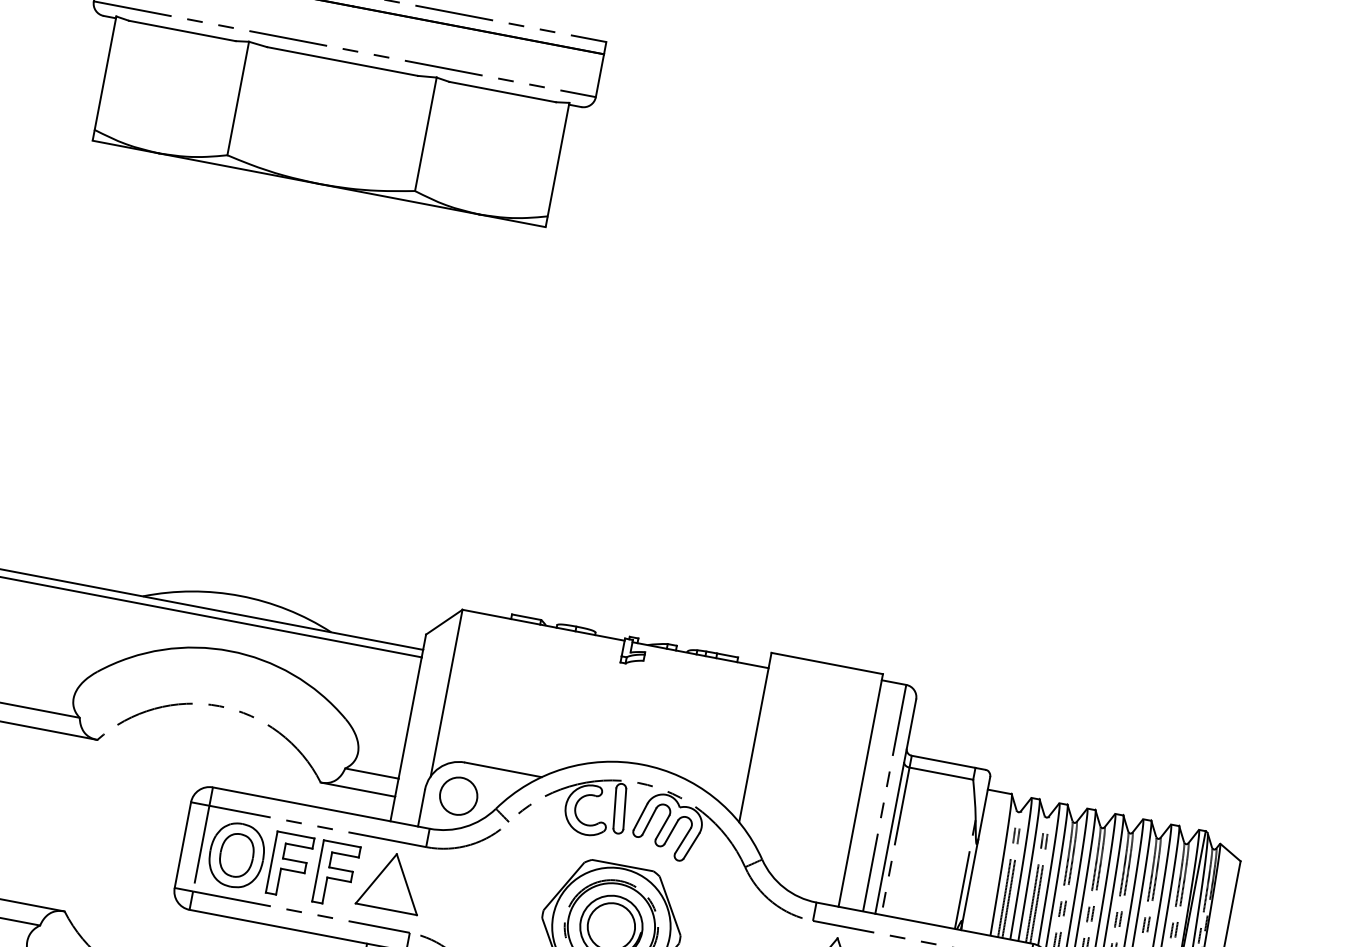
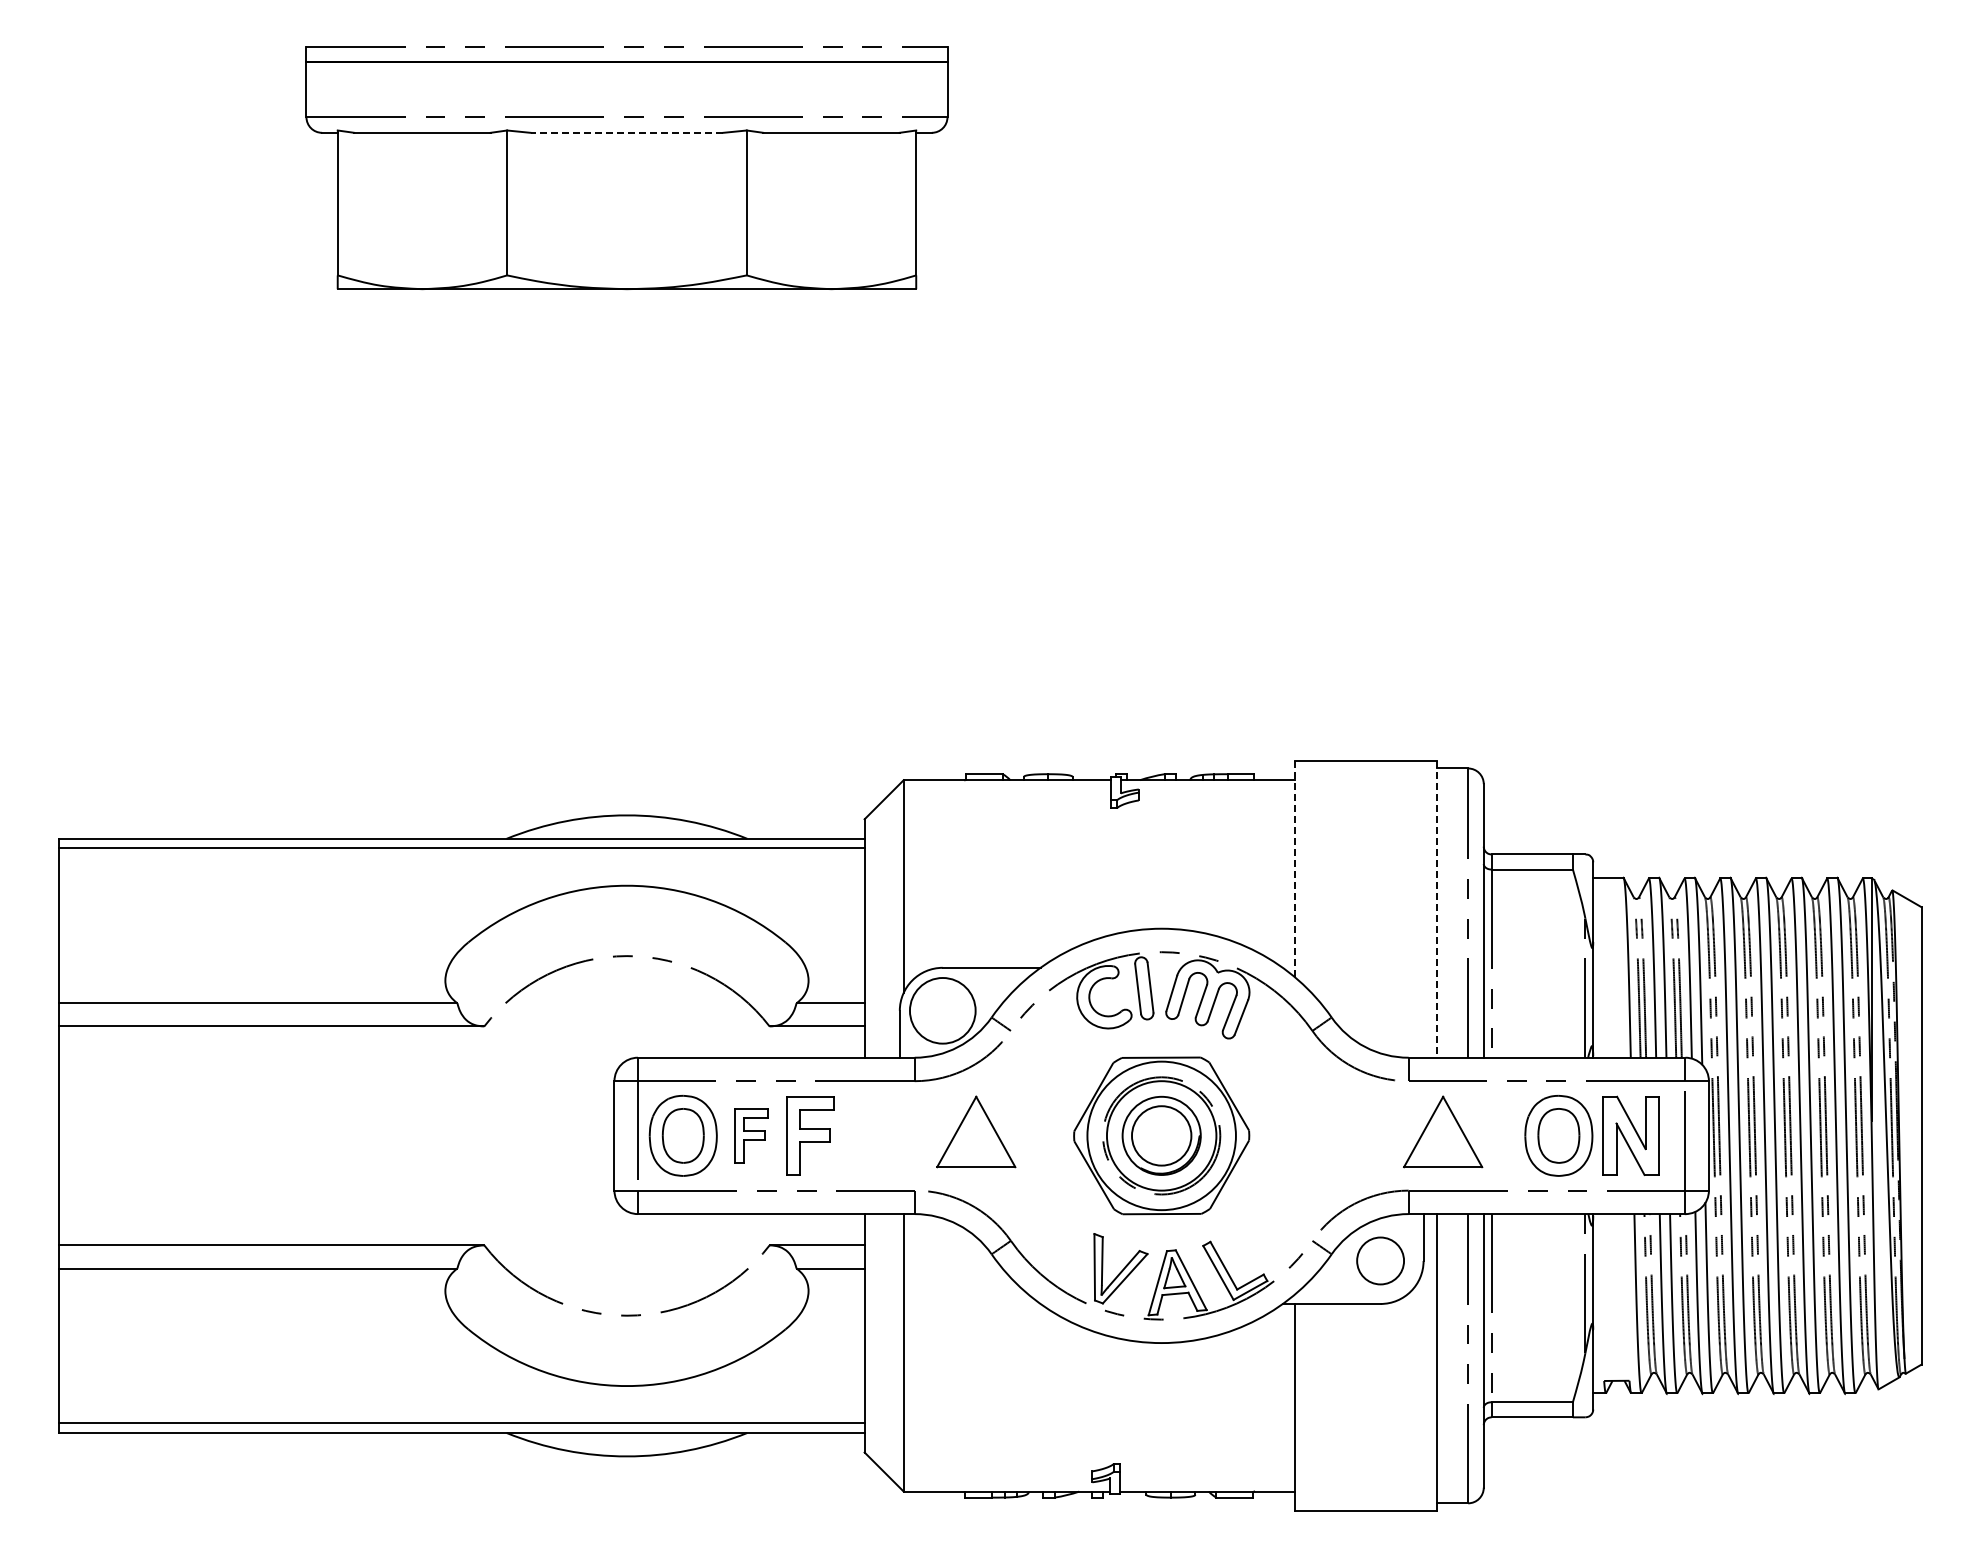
line: (342, 61) -> (626, 132), solid -> dashed
line: (755, 737) -> (1294, 868), solid -> dashed
line: (860, 790) -> (1436, 909), solid -> dashed
circle: (458, 795) -> (942, 1010), size x1.4
part: (290, 865) -> (751, 1135), size x0.7
part: (391, 881) -> (976, 1131), moved

